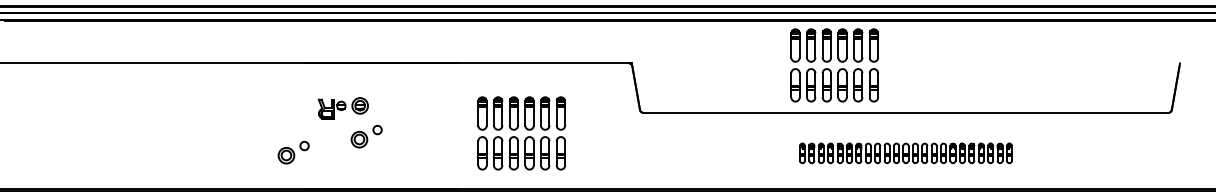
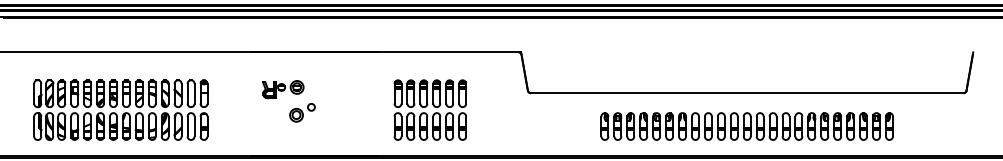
part: (834, 65) -> (688, 54), removed
part: (146, 133) -> (120, 110), added
part: (293, 152) -> (242, 125), removed
part: (905, 153) -> (746, 126), size x1.67

